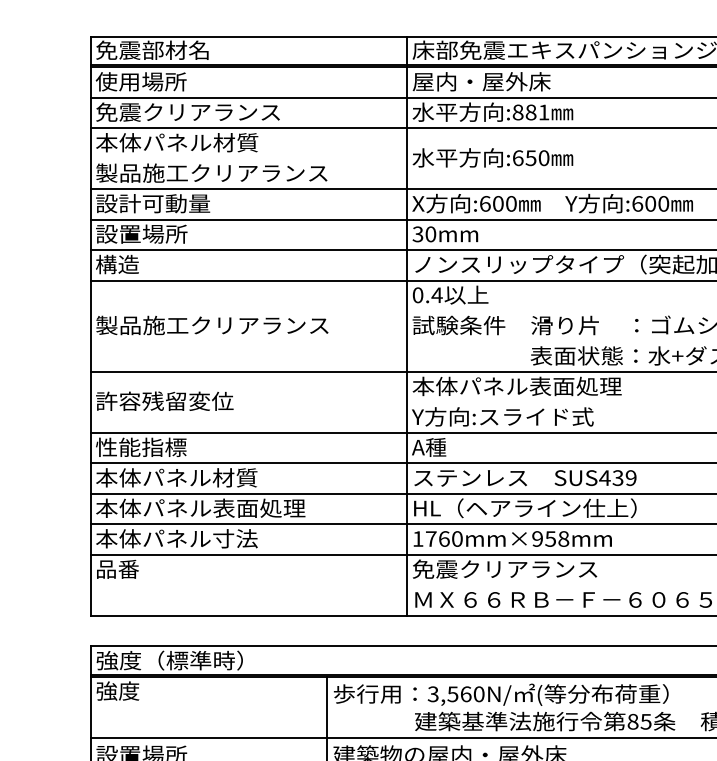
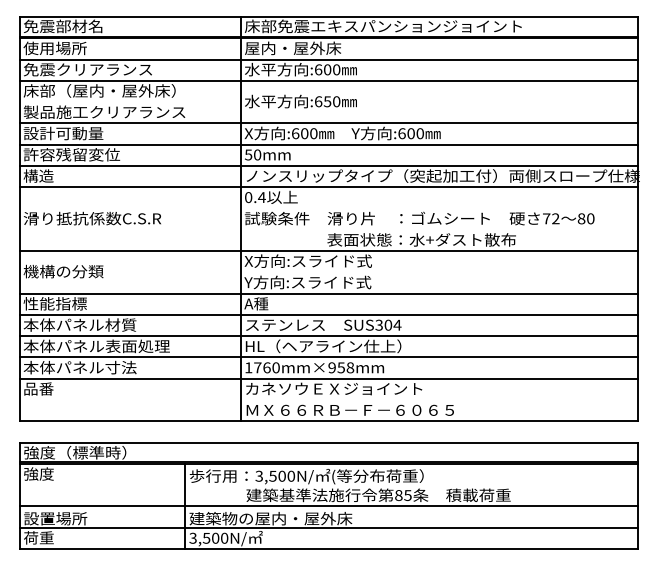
text: (530, 112) -> (327, 69), :881 -> :600
text: (204, 142) -> (99, 90), 本体パネル材質 -> 床部（屋内・屋外床）
text: (168, 233) -> (74, 154), 設置場所 -> 許容残留変位
text: (417, 233) -> (248, 154), 30mm -> 50mm
text: (211, 325) -> (104, 218), 製品施工クリアランス -> 滑り抵抗係数C.S.R
text: (516, 385) -> (317, 260), 本体パネル表面処理 -> X方向:スライド式
text: (164, 401) -> (71, 271), 許容残留変位 -> 機構の分類
text: (618, 477) -> (388, 324), SUS439 -> SUS304
text: (539, 568) -> (333, 388), 免震クリアランス -> カネソウＥＸジョイント
text: (465, 693) -> (281, 475), 3,560N/ -> 3,500N/

